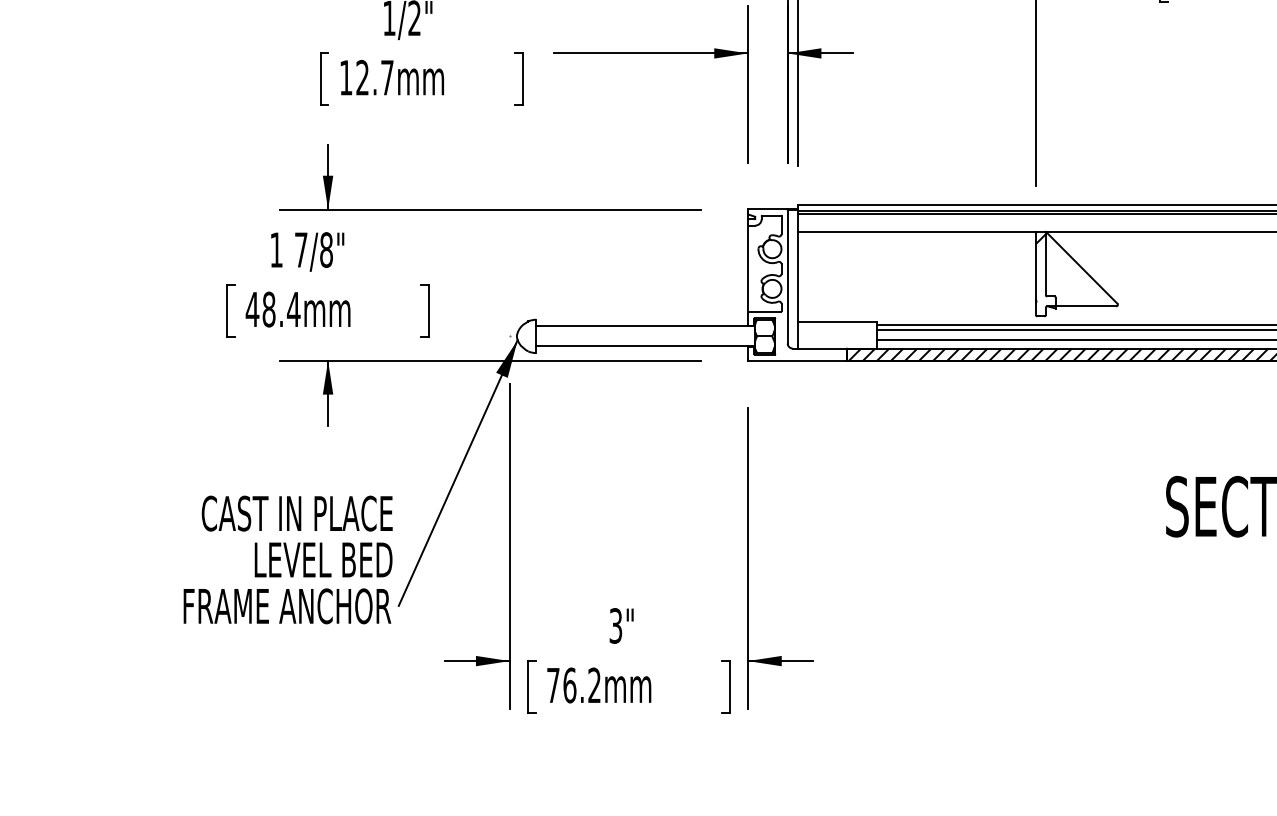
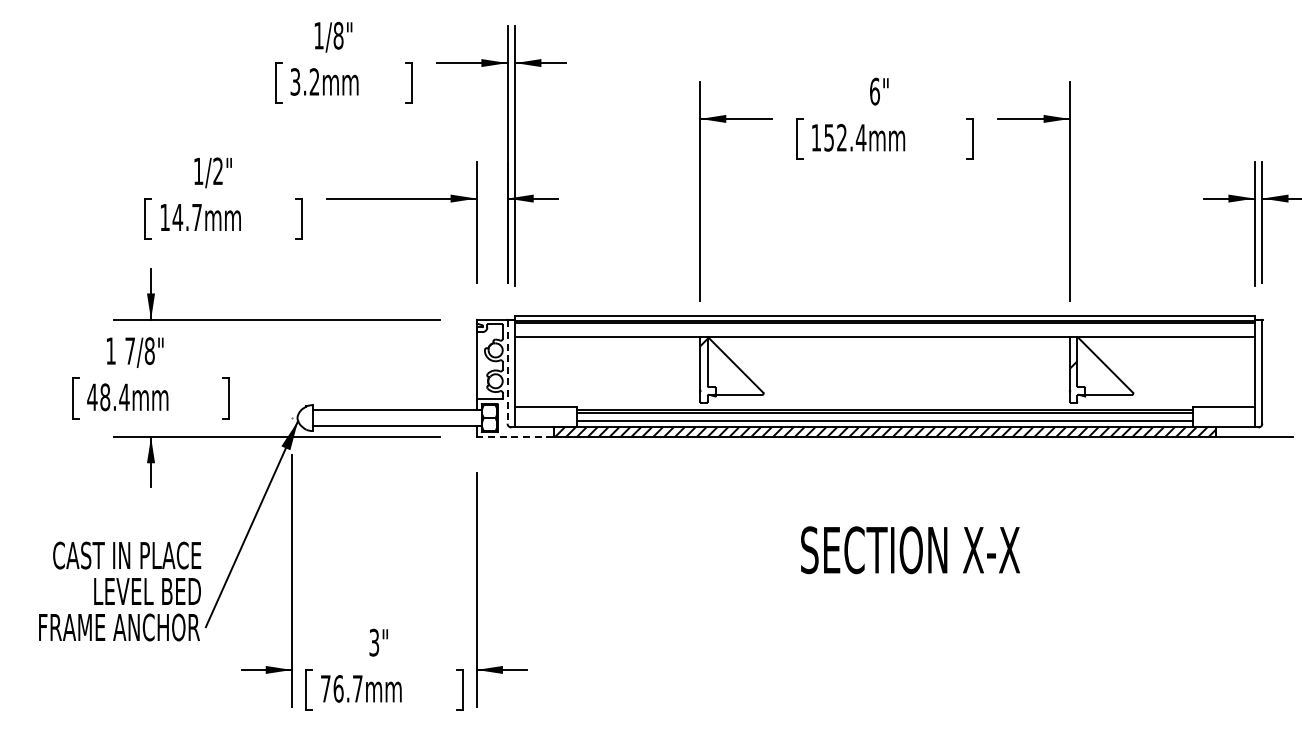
text: (362, 76) -> (177, 216), 12.7mm -> 14.7mm
line: (787, 276) -> (507, 371), solid -> dashed
line: (797, 361) -> (515, 437), solid -> dashed
text: (594, 684) -> (357, 688), 76.2mm -> 76.7mm

